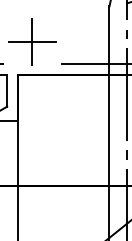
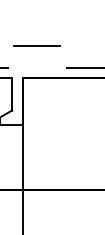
line: (32, 41) -> (37, 45), removed

